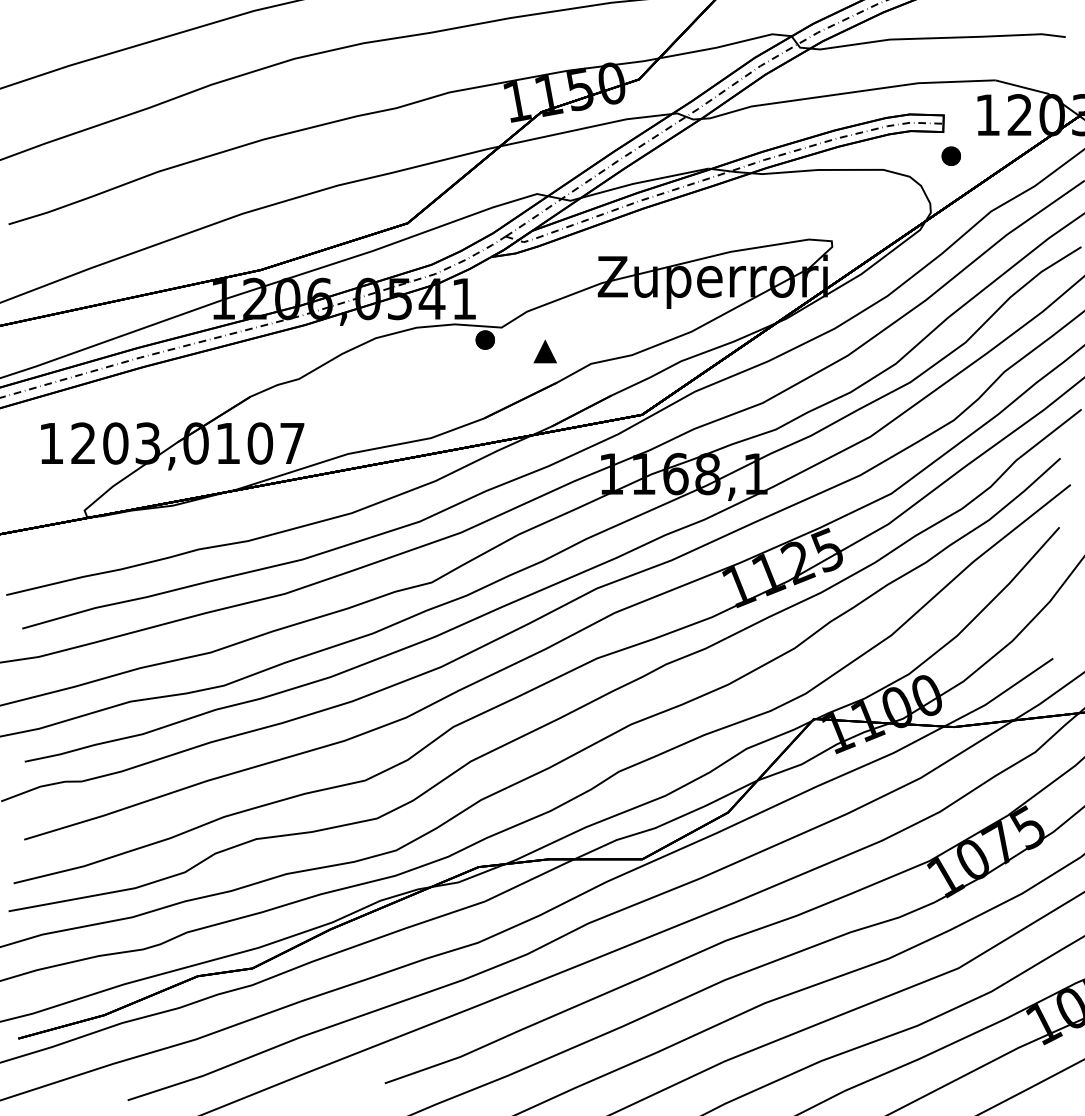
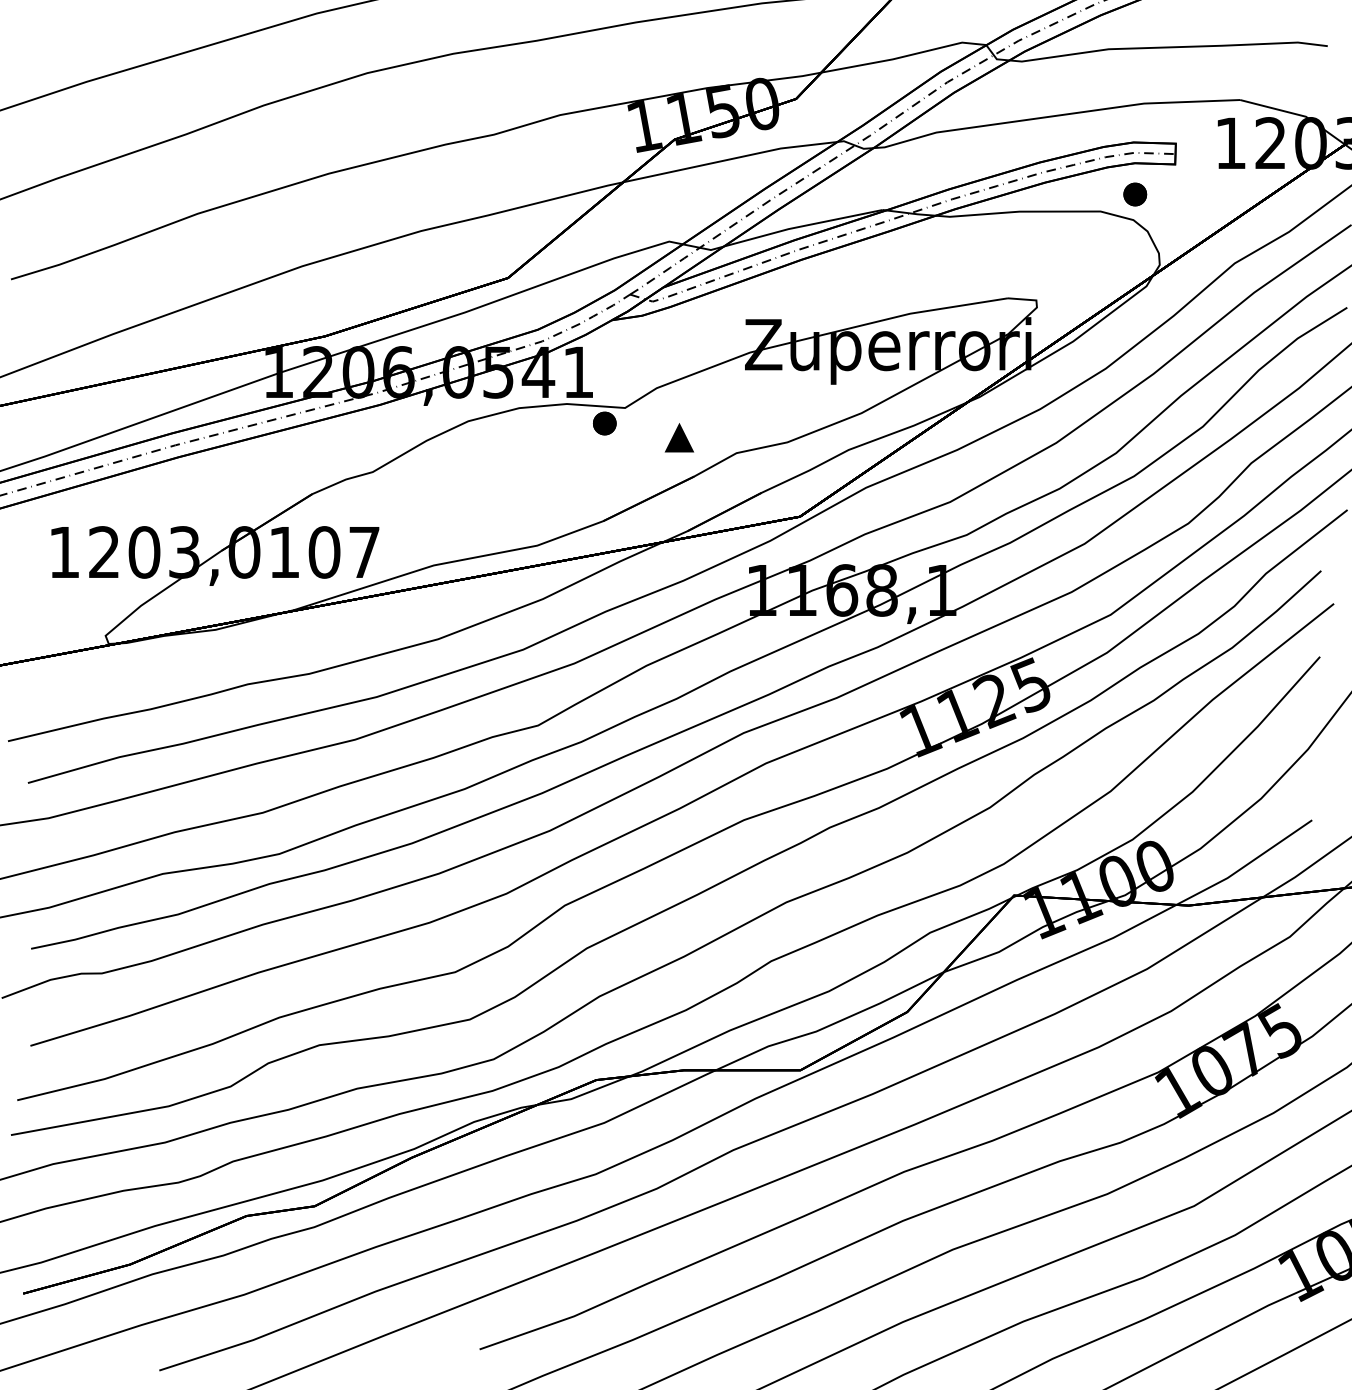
part: (951, 156) -> (1135, 194), moved

